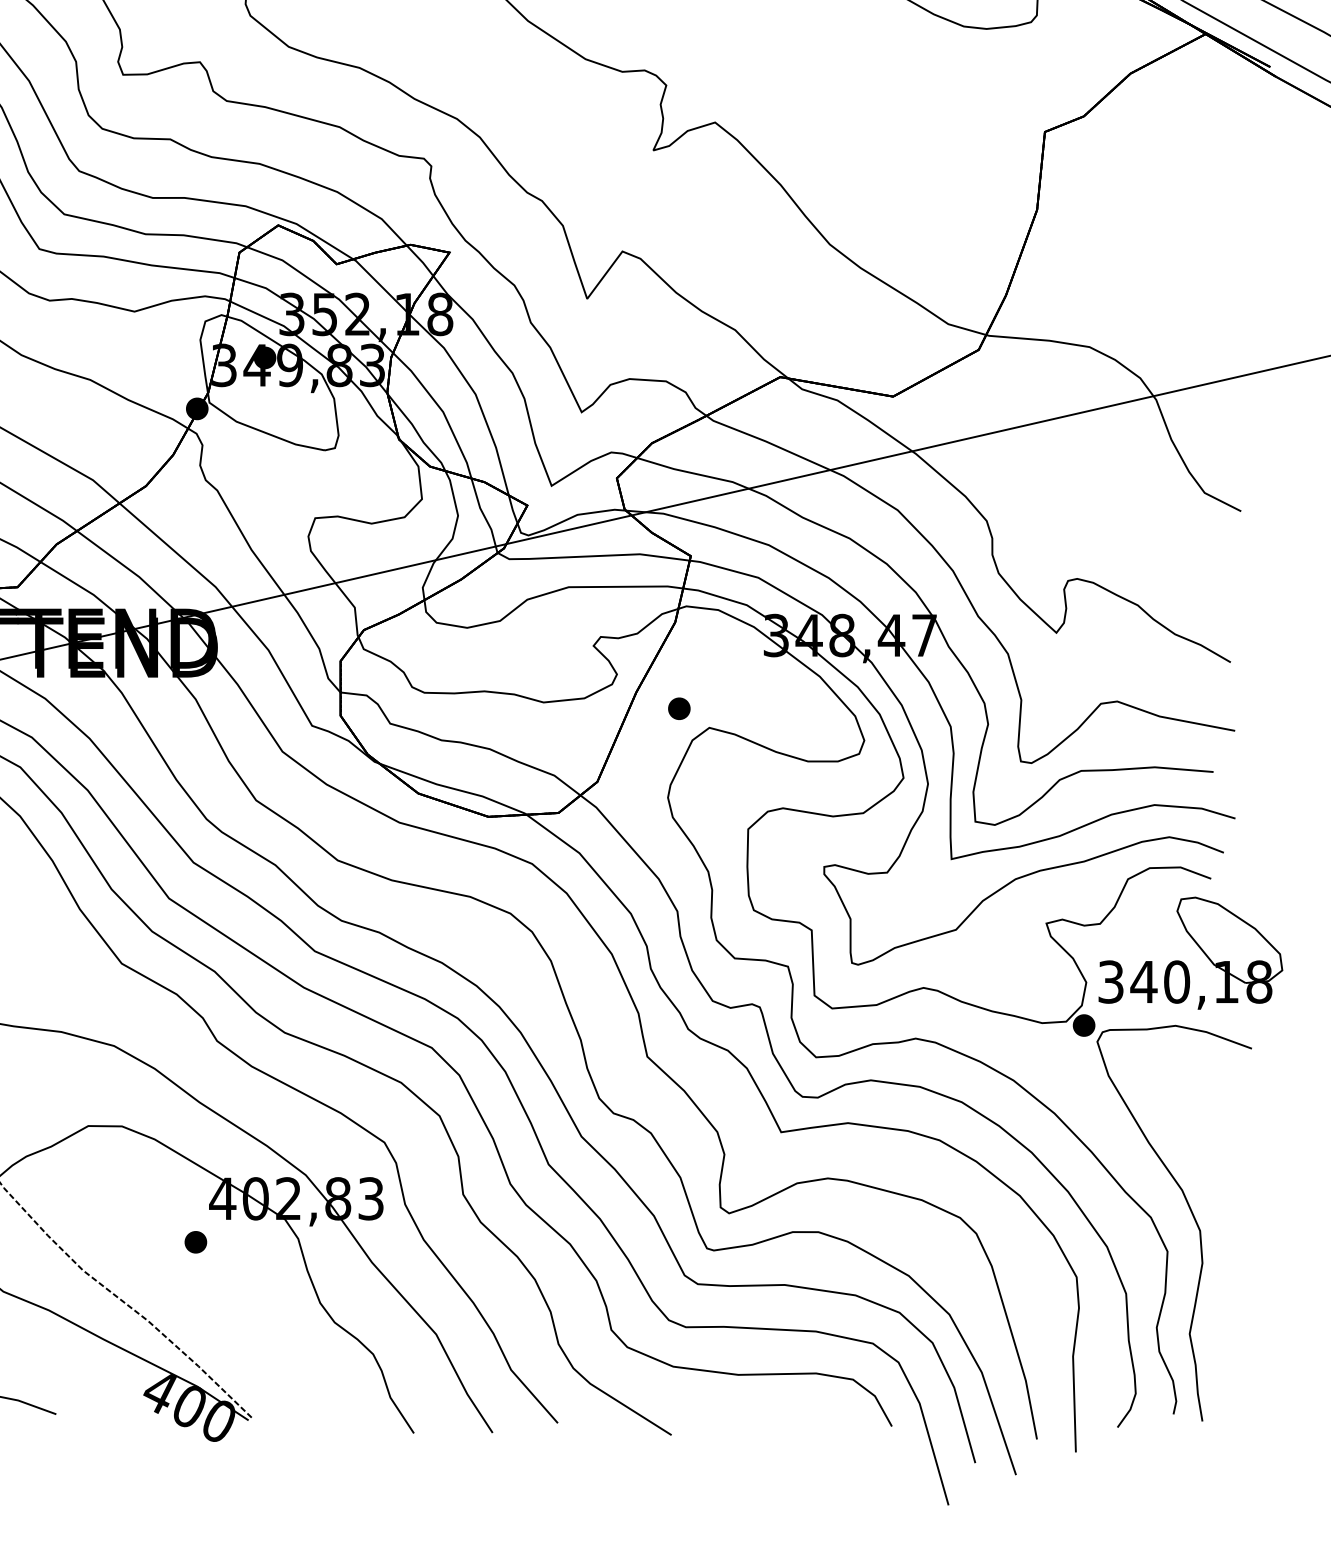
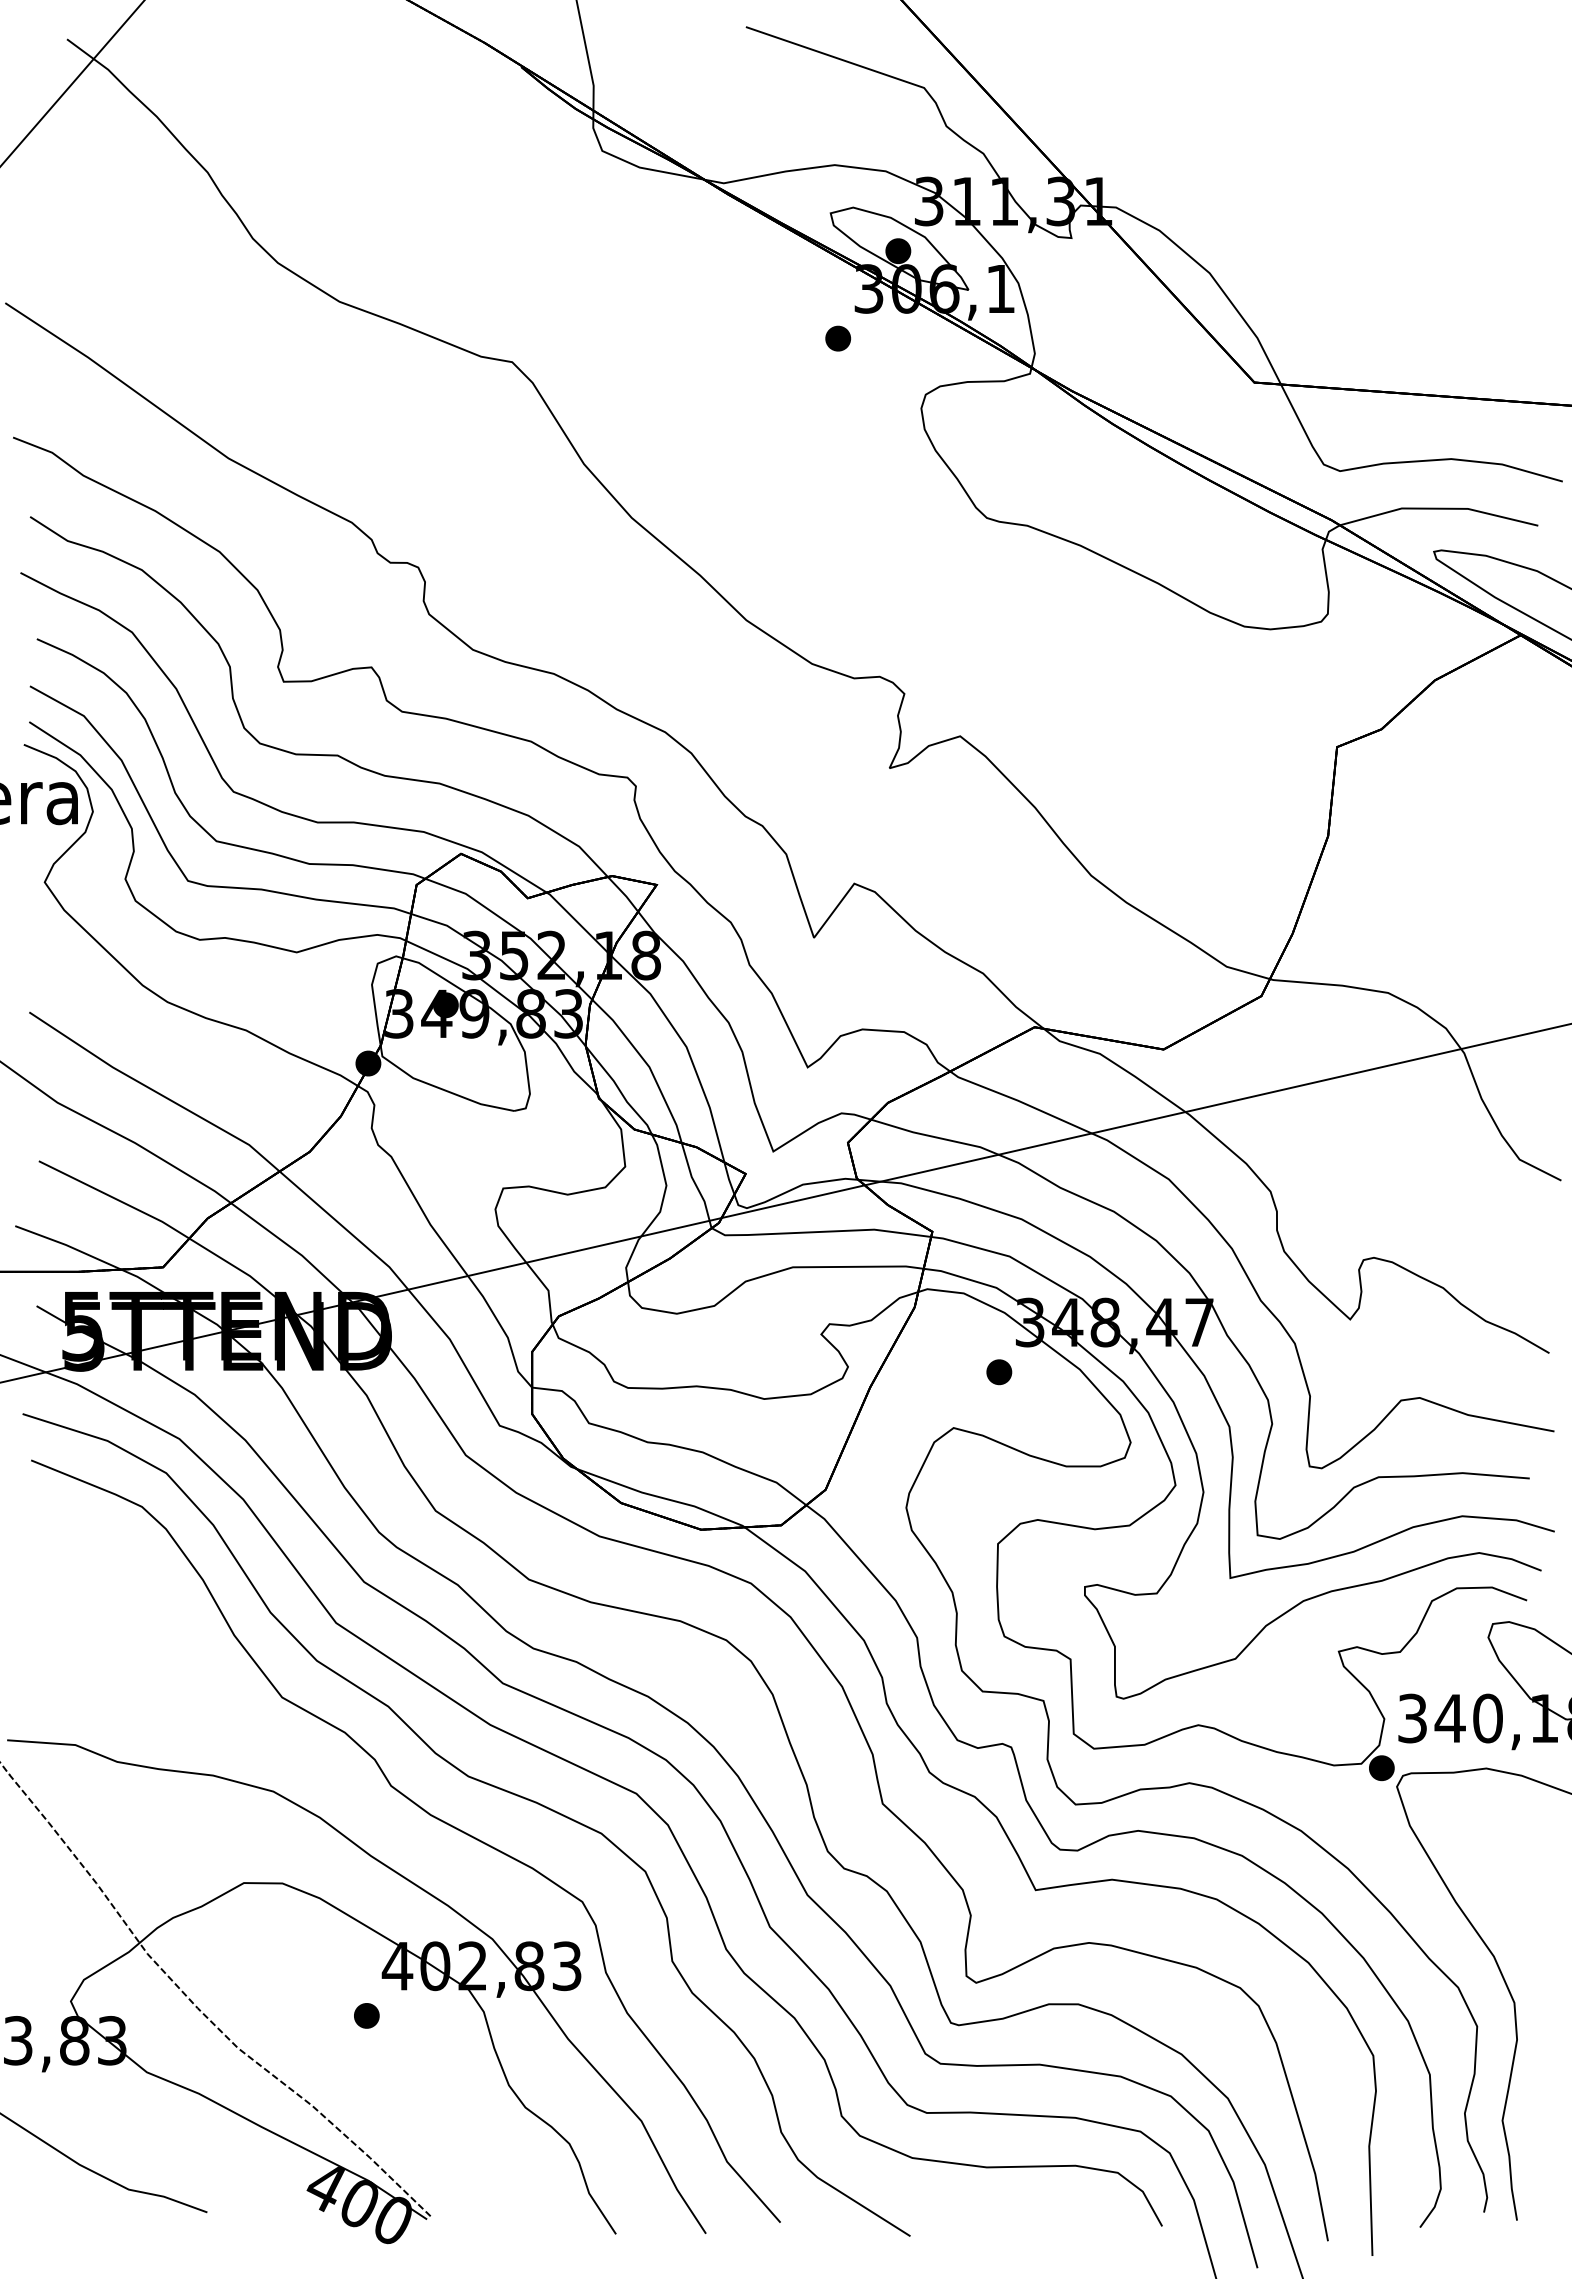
part: (679, 709) -> (999, 1372), moved

